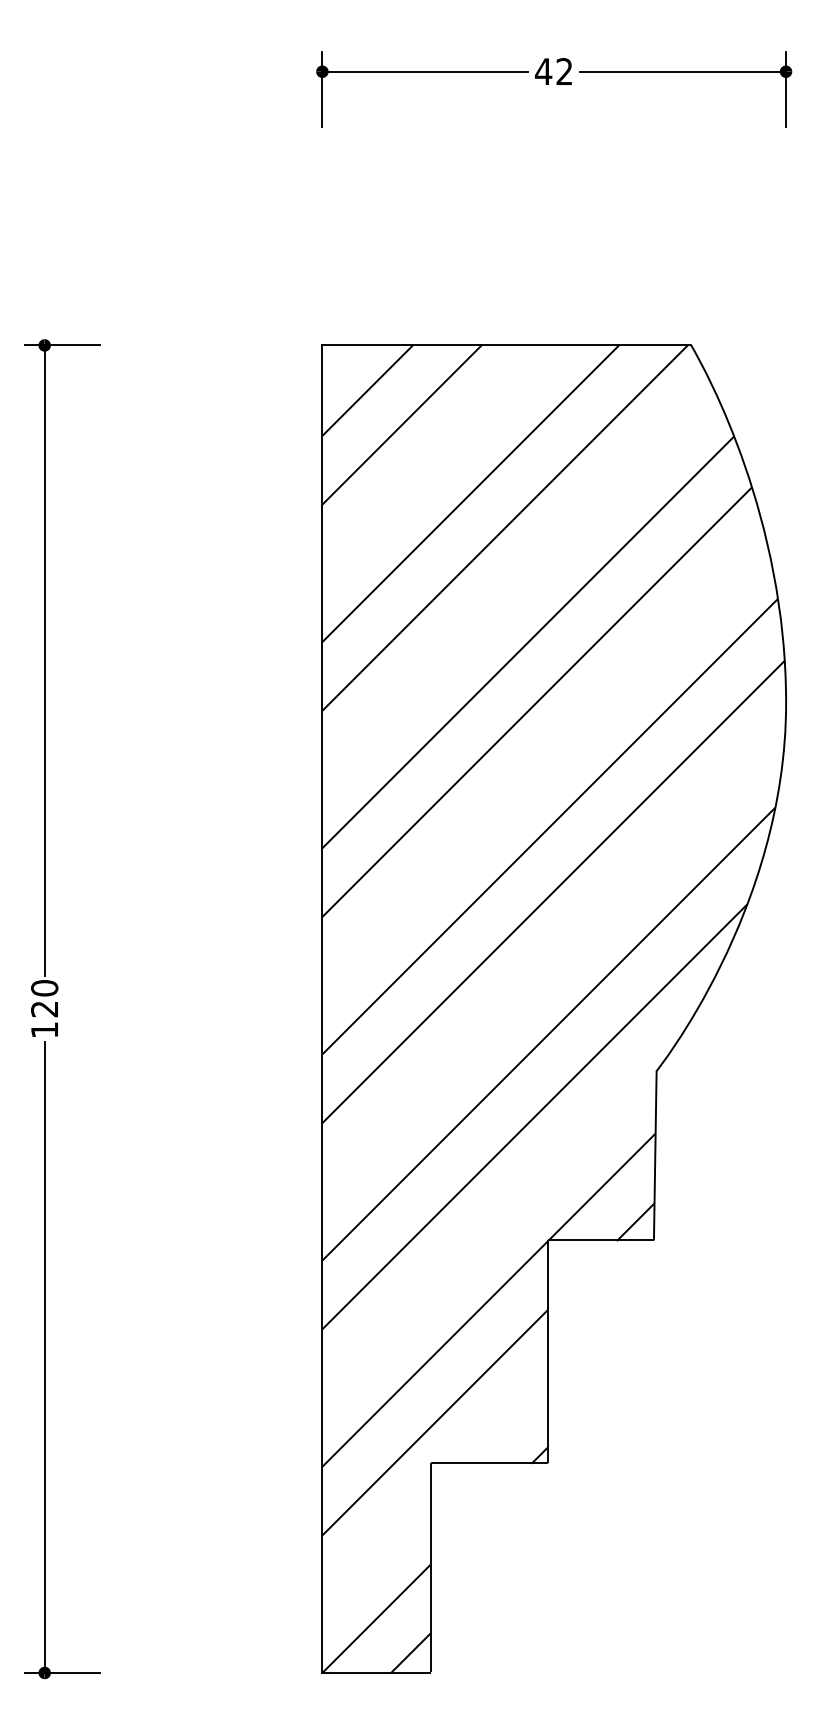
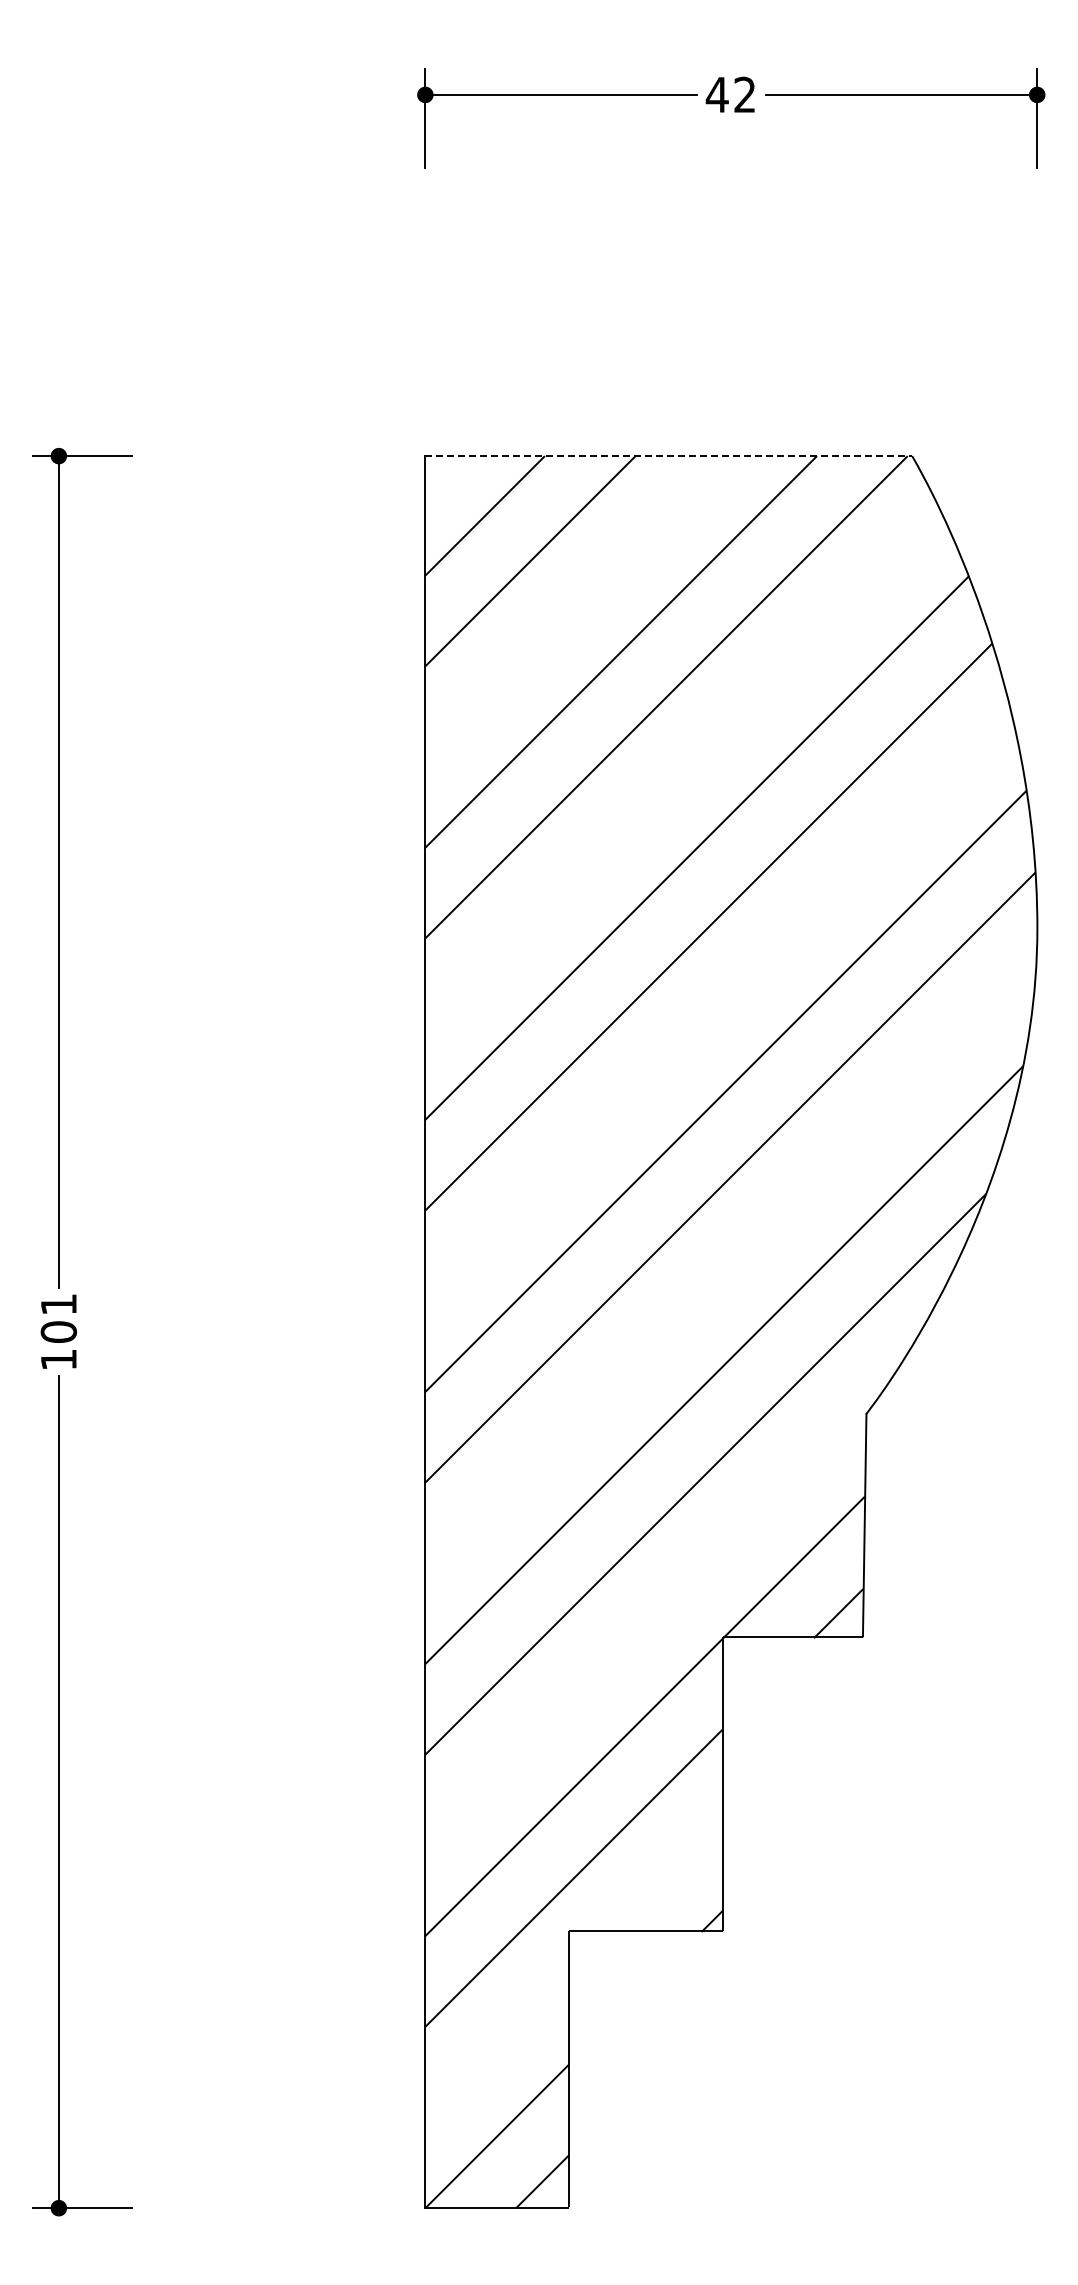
line: (507, 345) -> (669, 456), solid -> dashed
text: (44, 998) -> (58, 1317), 120 -> 101

